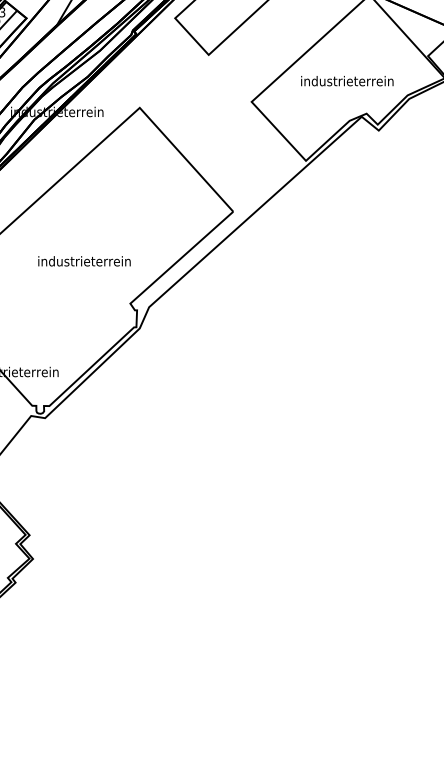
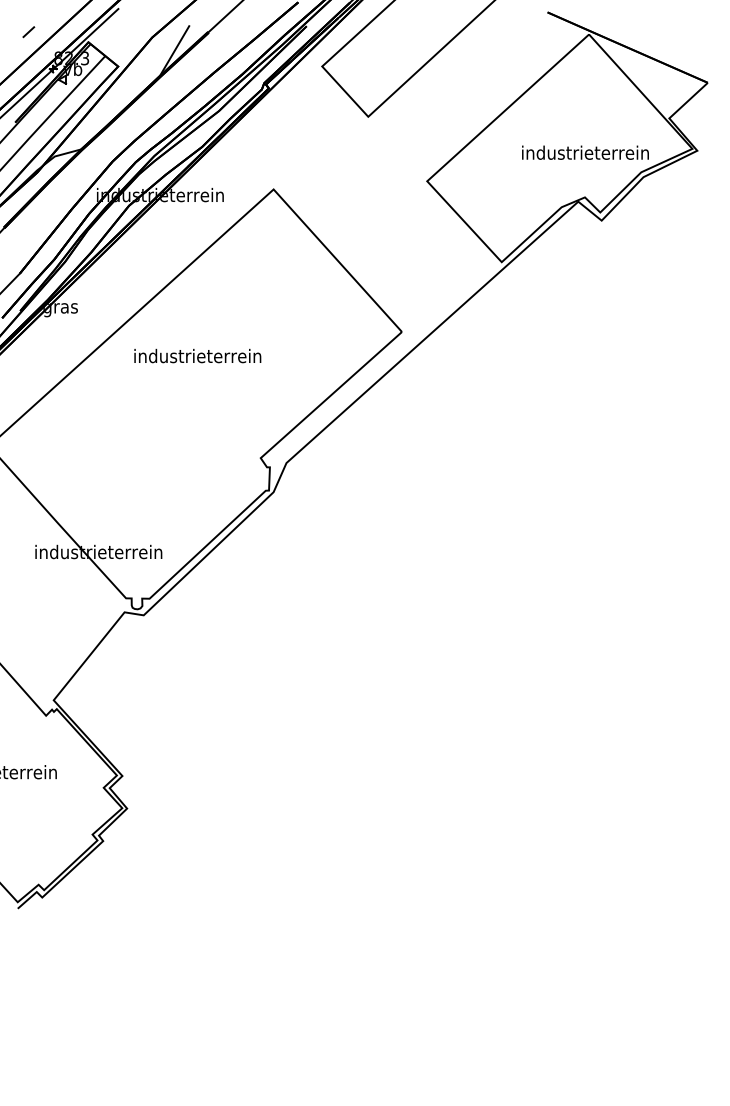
text: (347, 80) -> (585, 152), moved
text: (84, 260) -> (197, 355), moved

